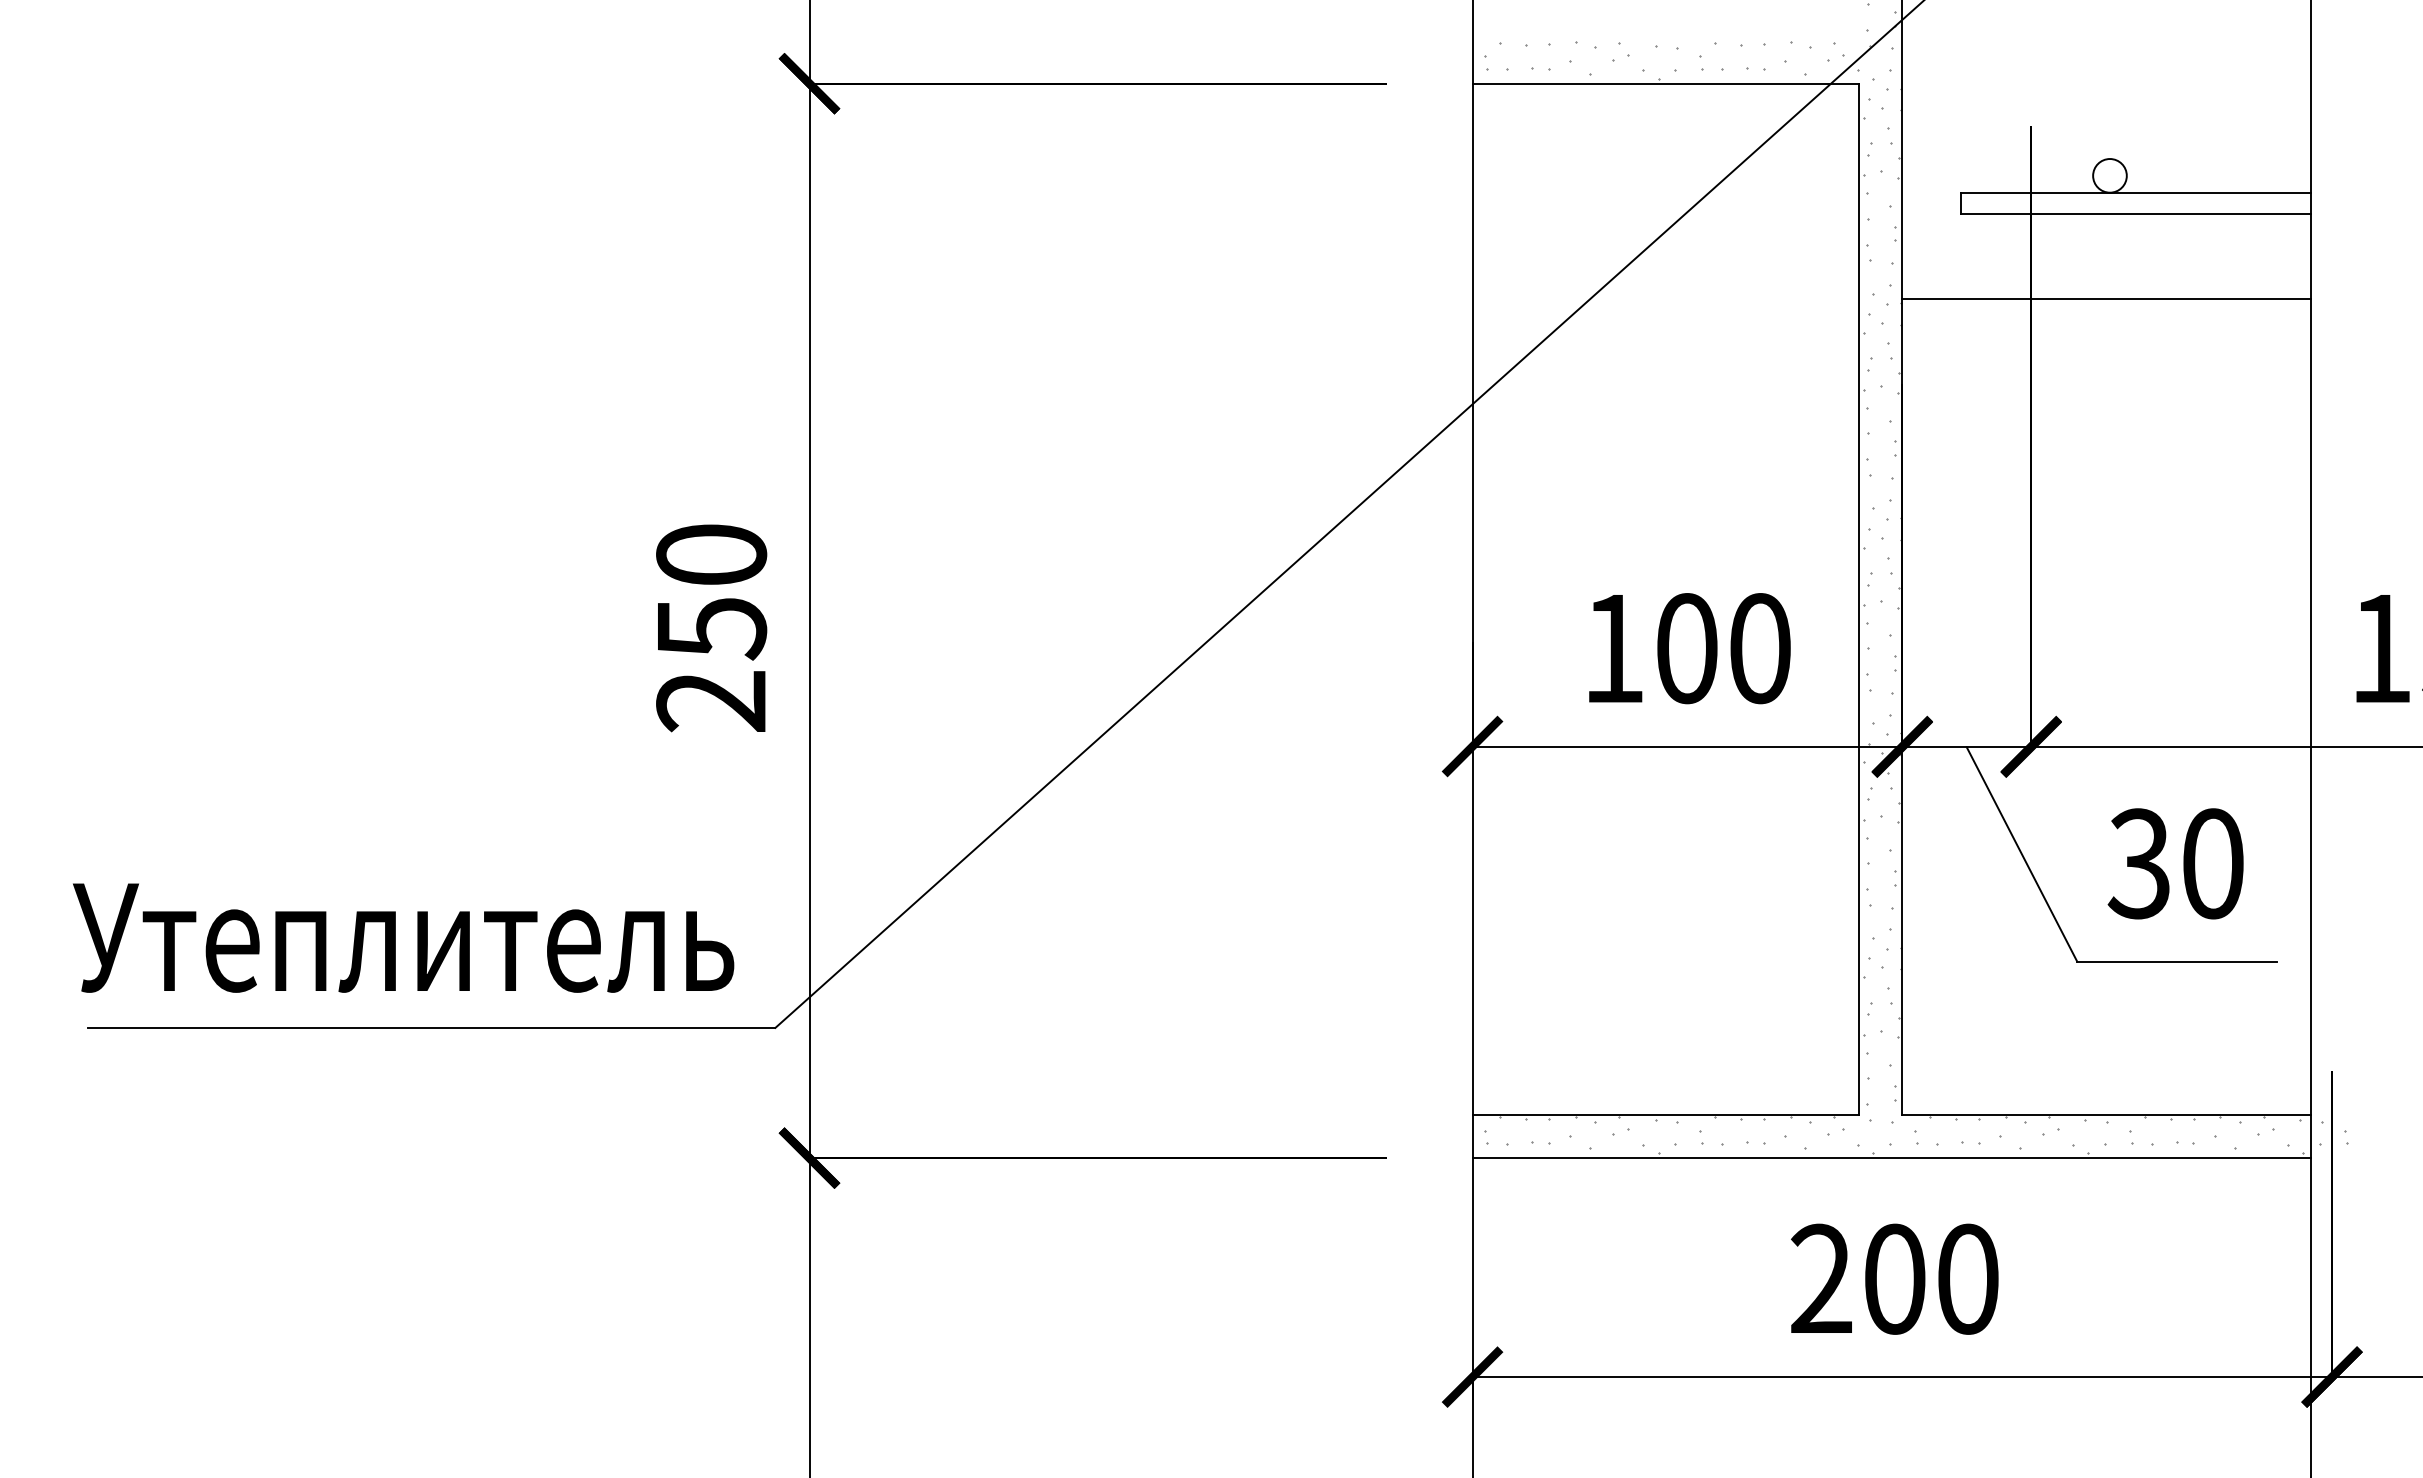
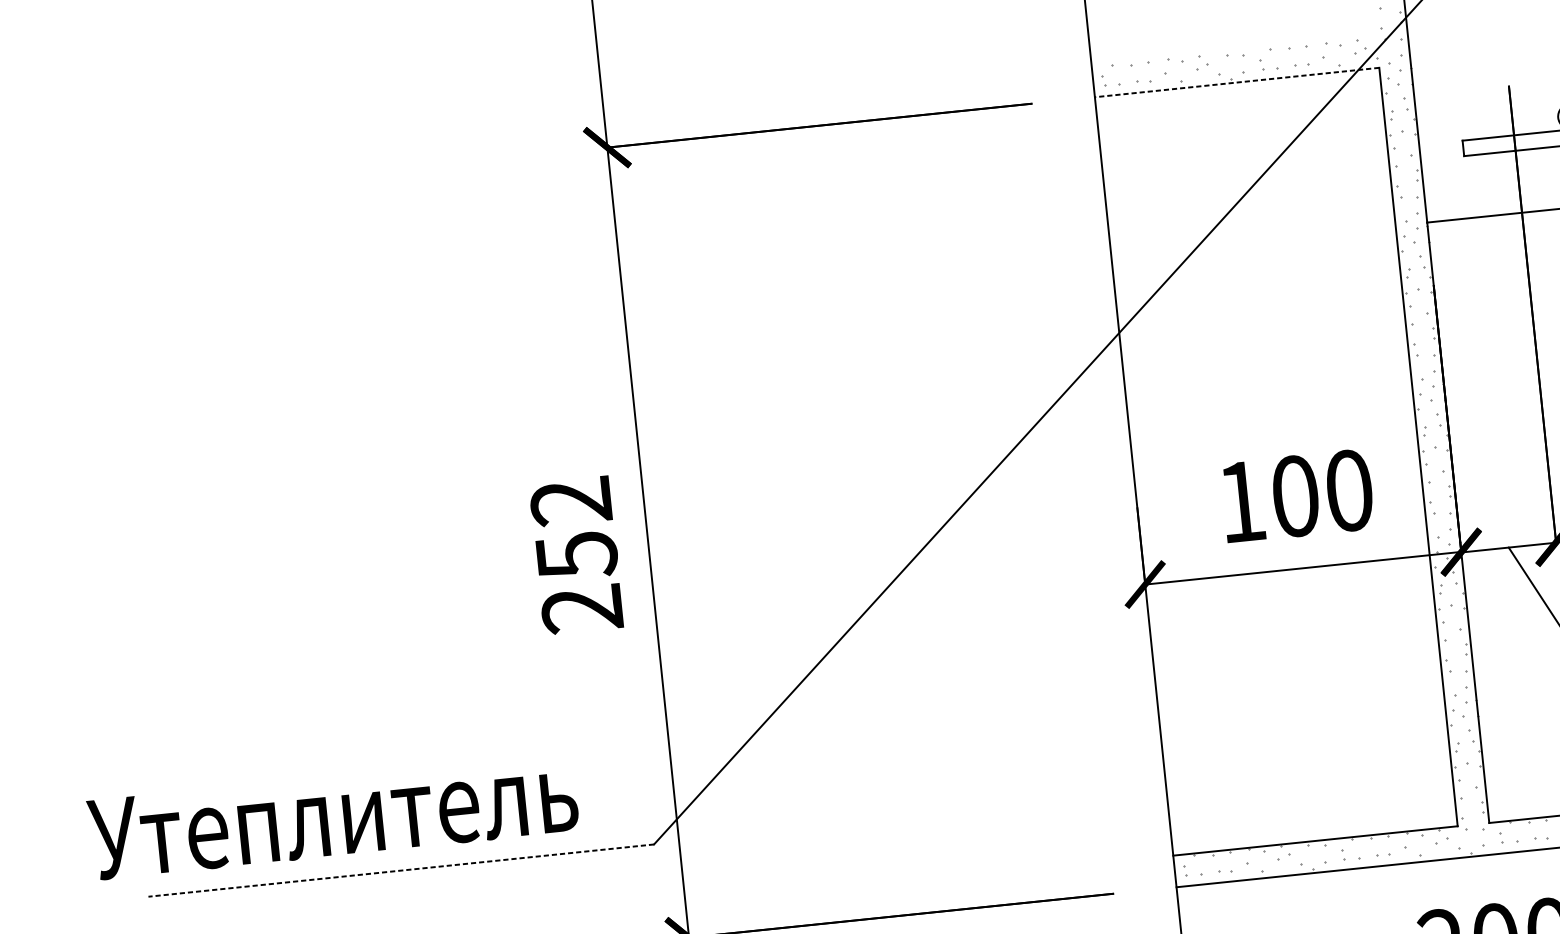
line: (1665, 83) -> (1236, 82), solid -> dashed
text: (711, 554) -> (571, 501), 250 -> 252
text: (403, 937) -> (333, 815), moved
line: (431, 1027) -> (401, 870), solid -> dashed

